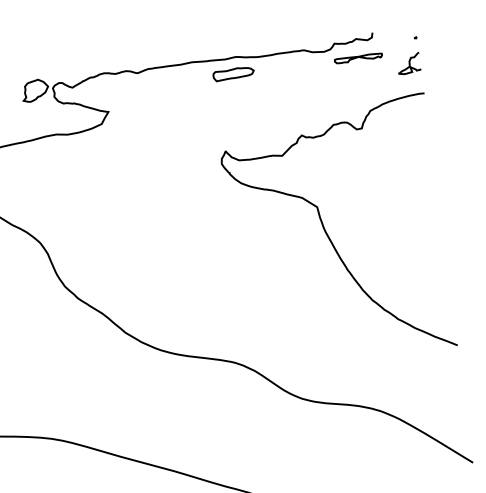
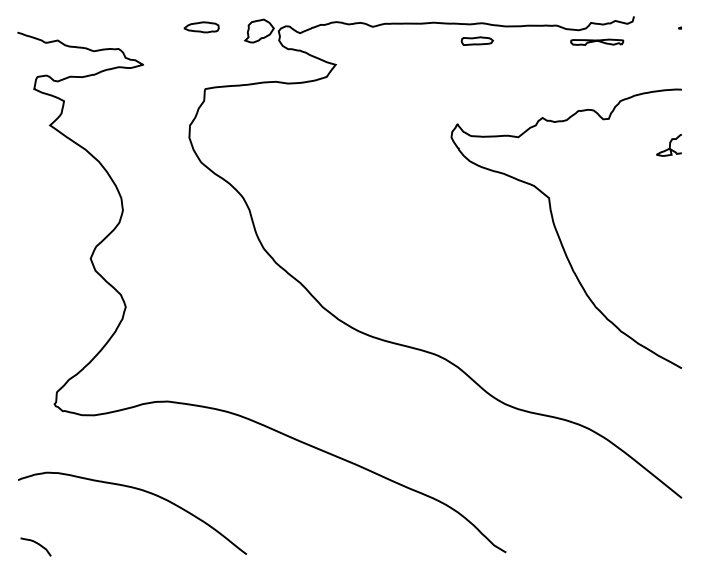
part: (358, 57) -> (597, 41), moved
curve: (409, 62) -> (669, 144), moved
part: (233, 73) -> (477, 40), size x0.7

